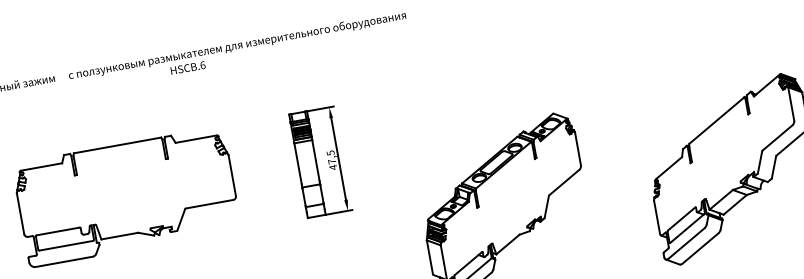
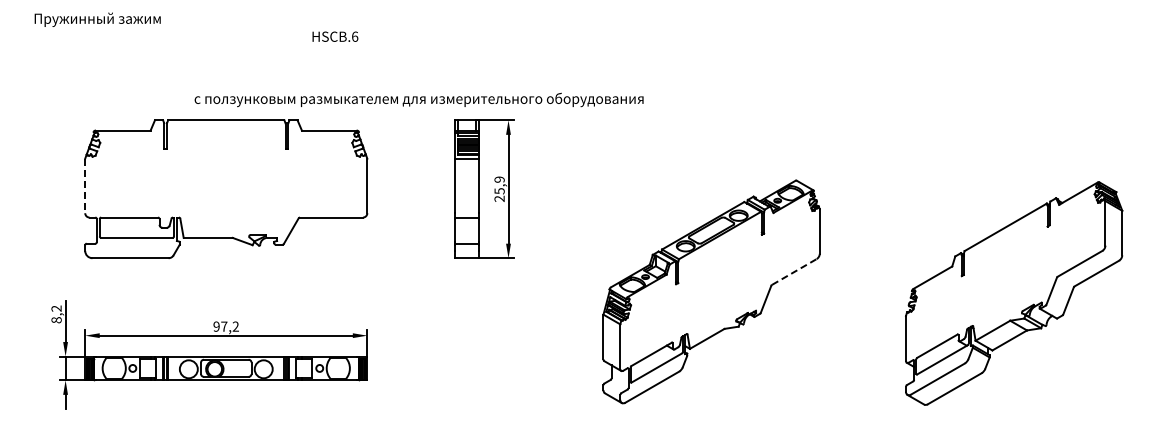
text: (236, 45) -> (418, 99), moved
text: (331, 160) -> (499, 189), 47,5 -> 25,9
line: (564, 182) -> (794, 271), solid -> dashed
line: (20, 214) -> (85, 186), solid -> dashed

